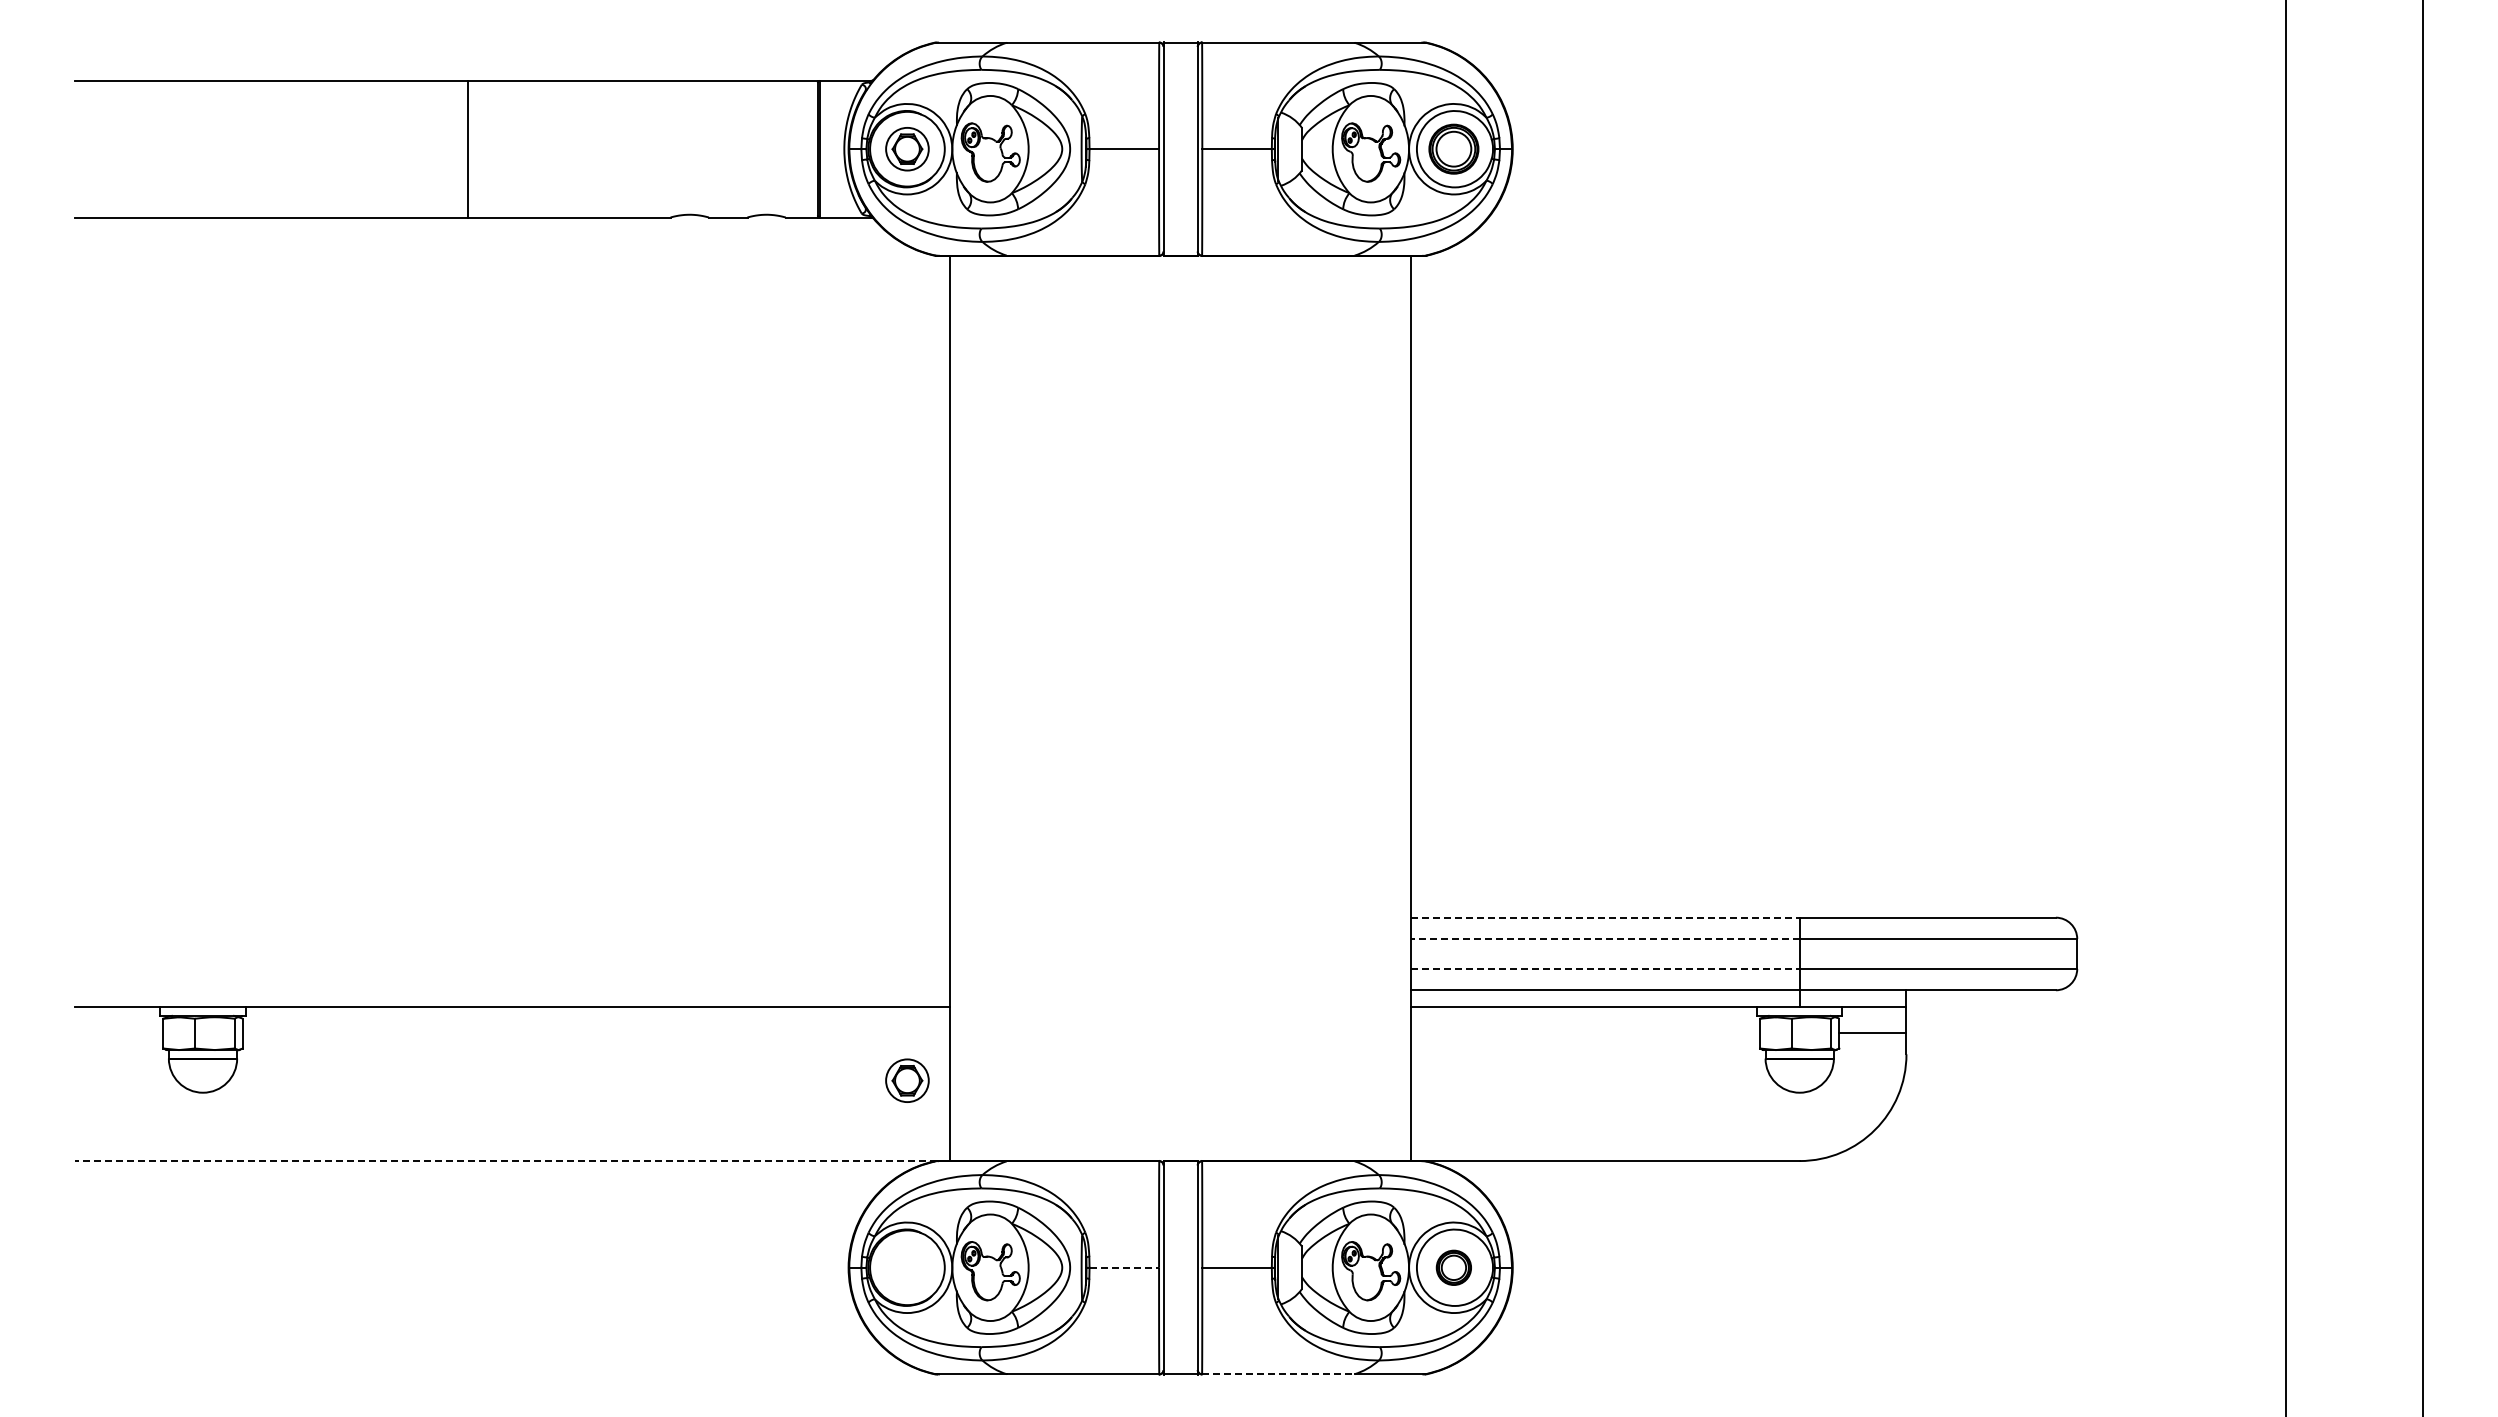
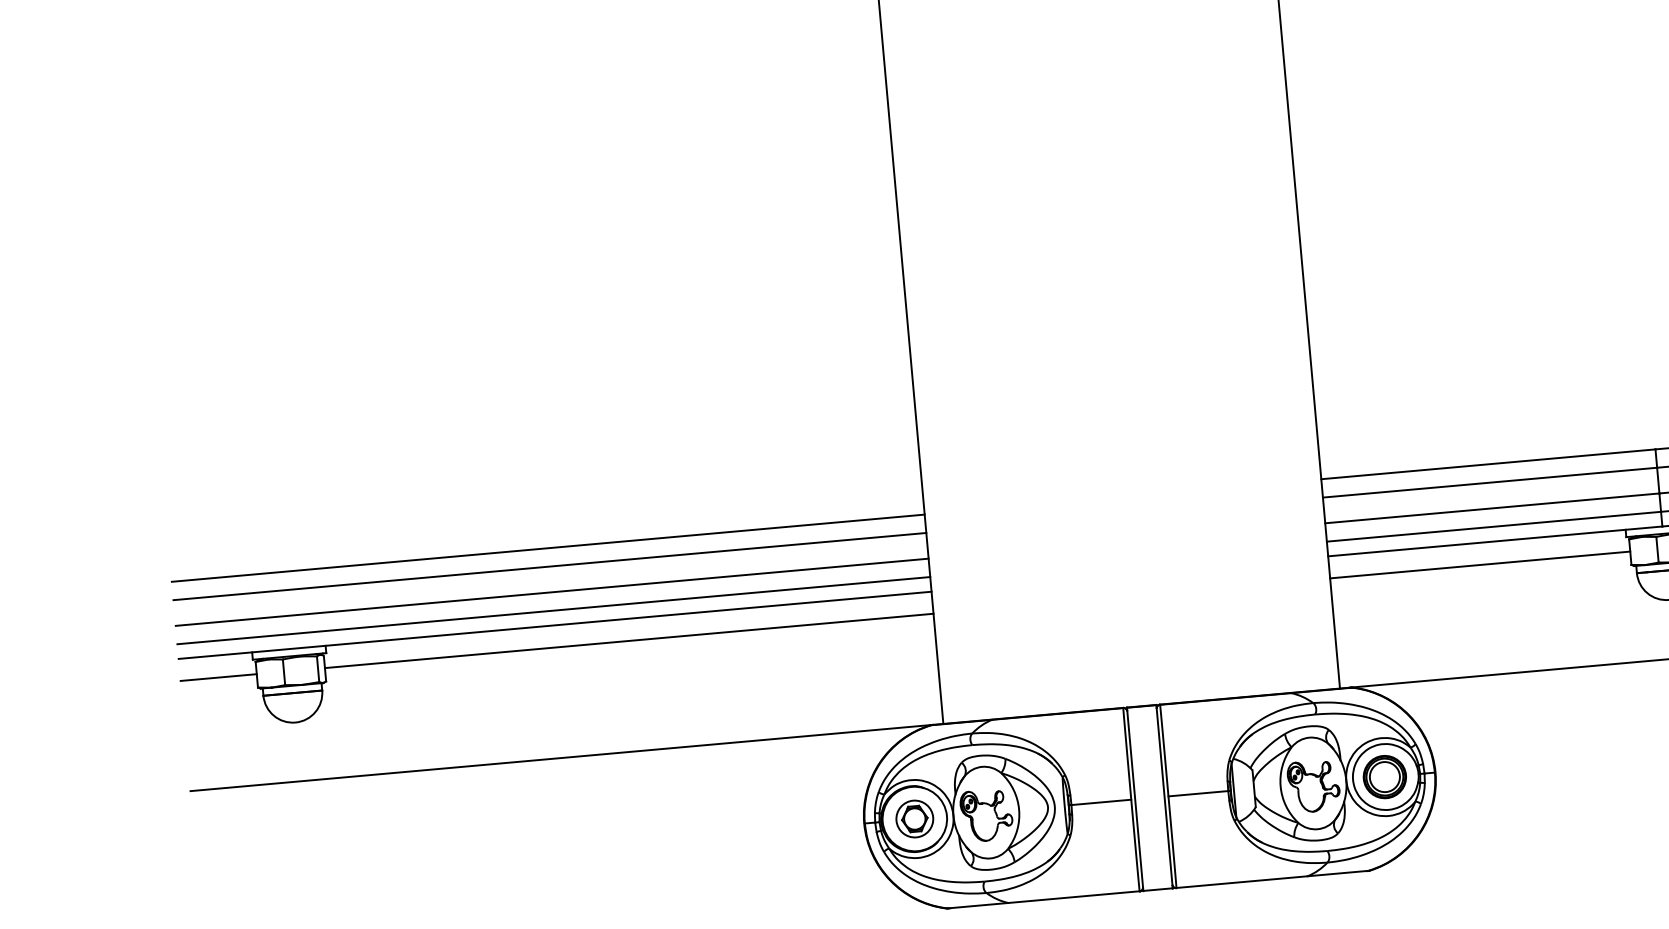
line: (512, 917) -> (548, 548), added
line: (1605, 917) -> (1488, 464), dashed -> solid
line: (512, 939) -> (549, 566), added
line: (1604, 939) -> (1489, 483), dashed -> solid
line: (512, 968) -> (552, 591), added
line: (1605, 968) -> (1492, 508), dashed -> solid
line: (512, 990) -> (553, 610), added
line: (118, 1032) -> (218, 677), added
line: (596, 1032) -> (629, 640), added
line: (1585, 1032) -> (1480, 564), added
part: (907, 1080) -> (914, 818), moved
line: (505, 1161) -> (560, 758), dashed -> solid
line: (1124, 1267) -> (1101, 802), dashed -> solid
part: (1453, 1267) -> (1384, 776), size x1.43
line: (1278, 1374) -> (1242, 882), dashed -> solid

